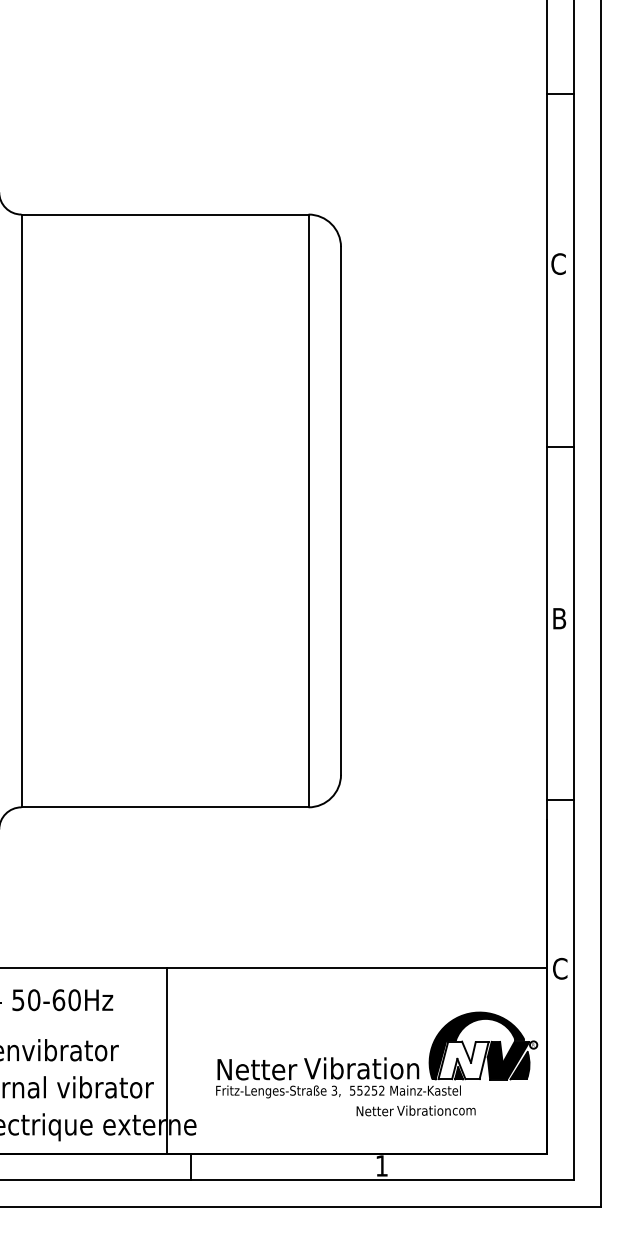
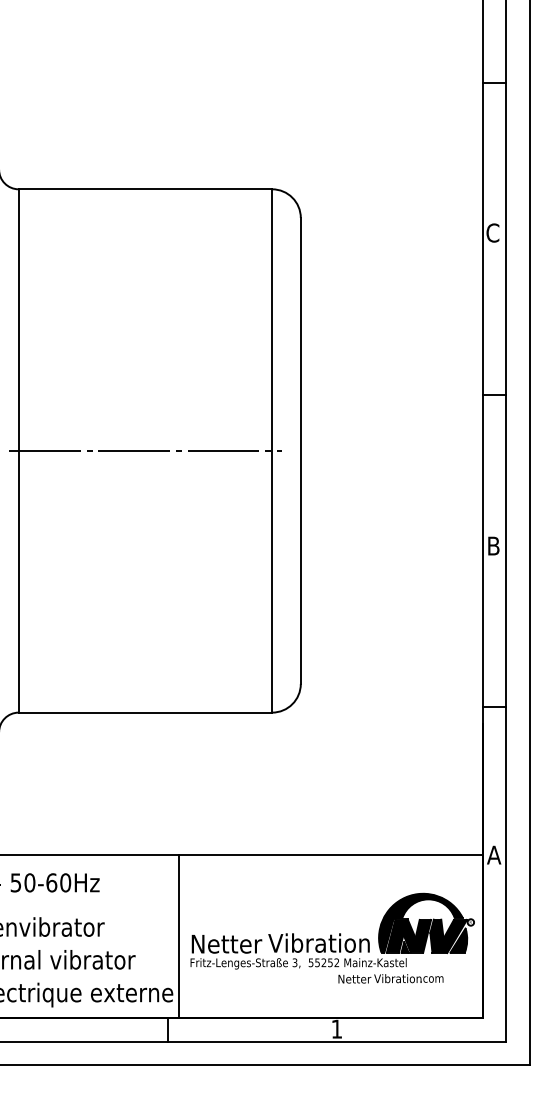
line: (164, 510) -> (144, 450), added
text: (560, 968) -> (494, 854), C -> A
line: (167, 1060) -> (179, 936), moved
fill: (463, 1060) -> (408, 936), added
text: (415, 1110) -> (390, 978), moved

